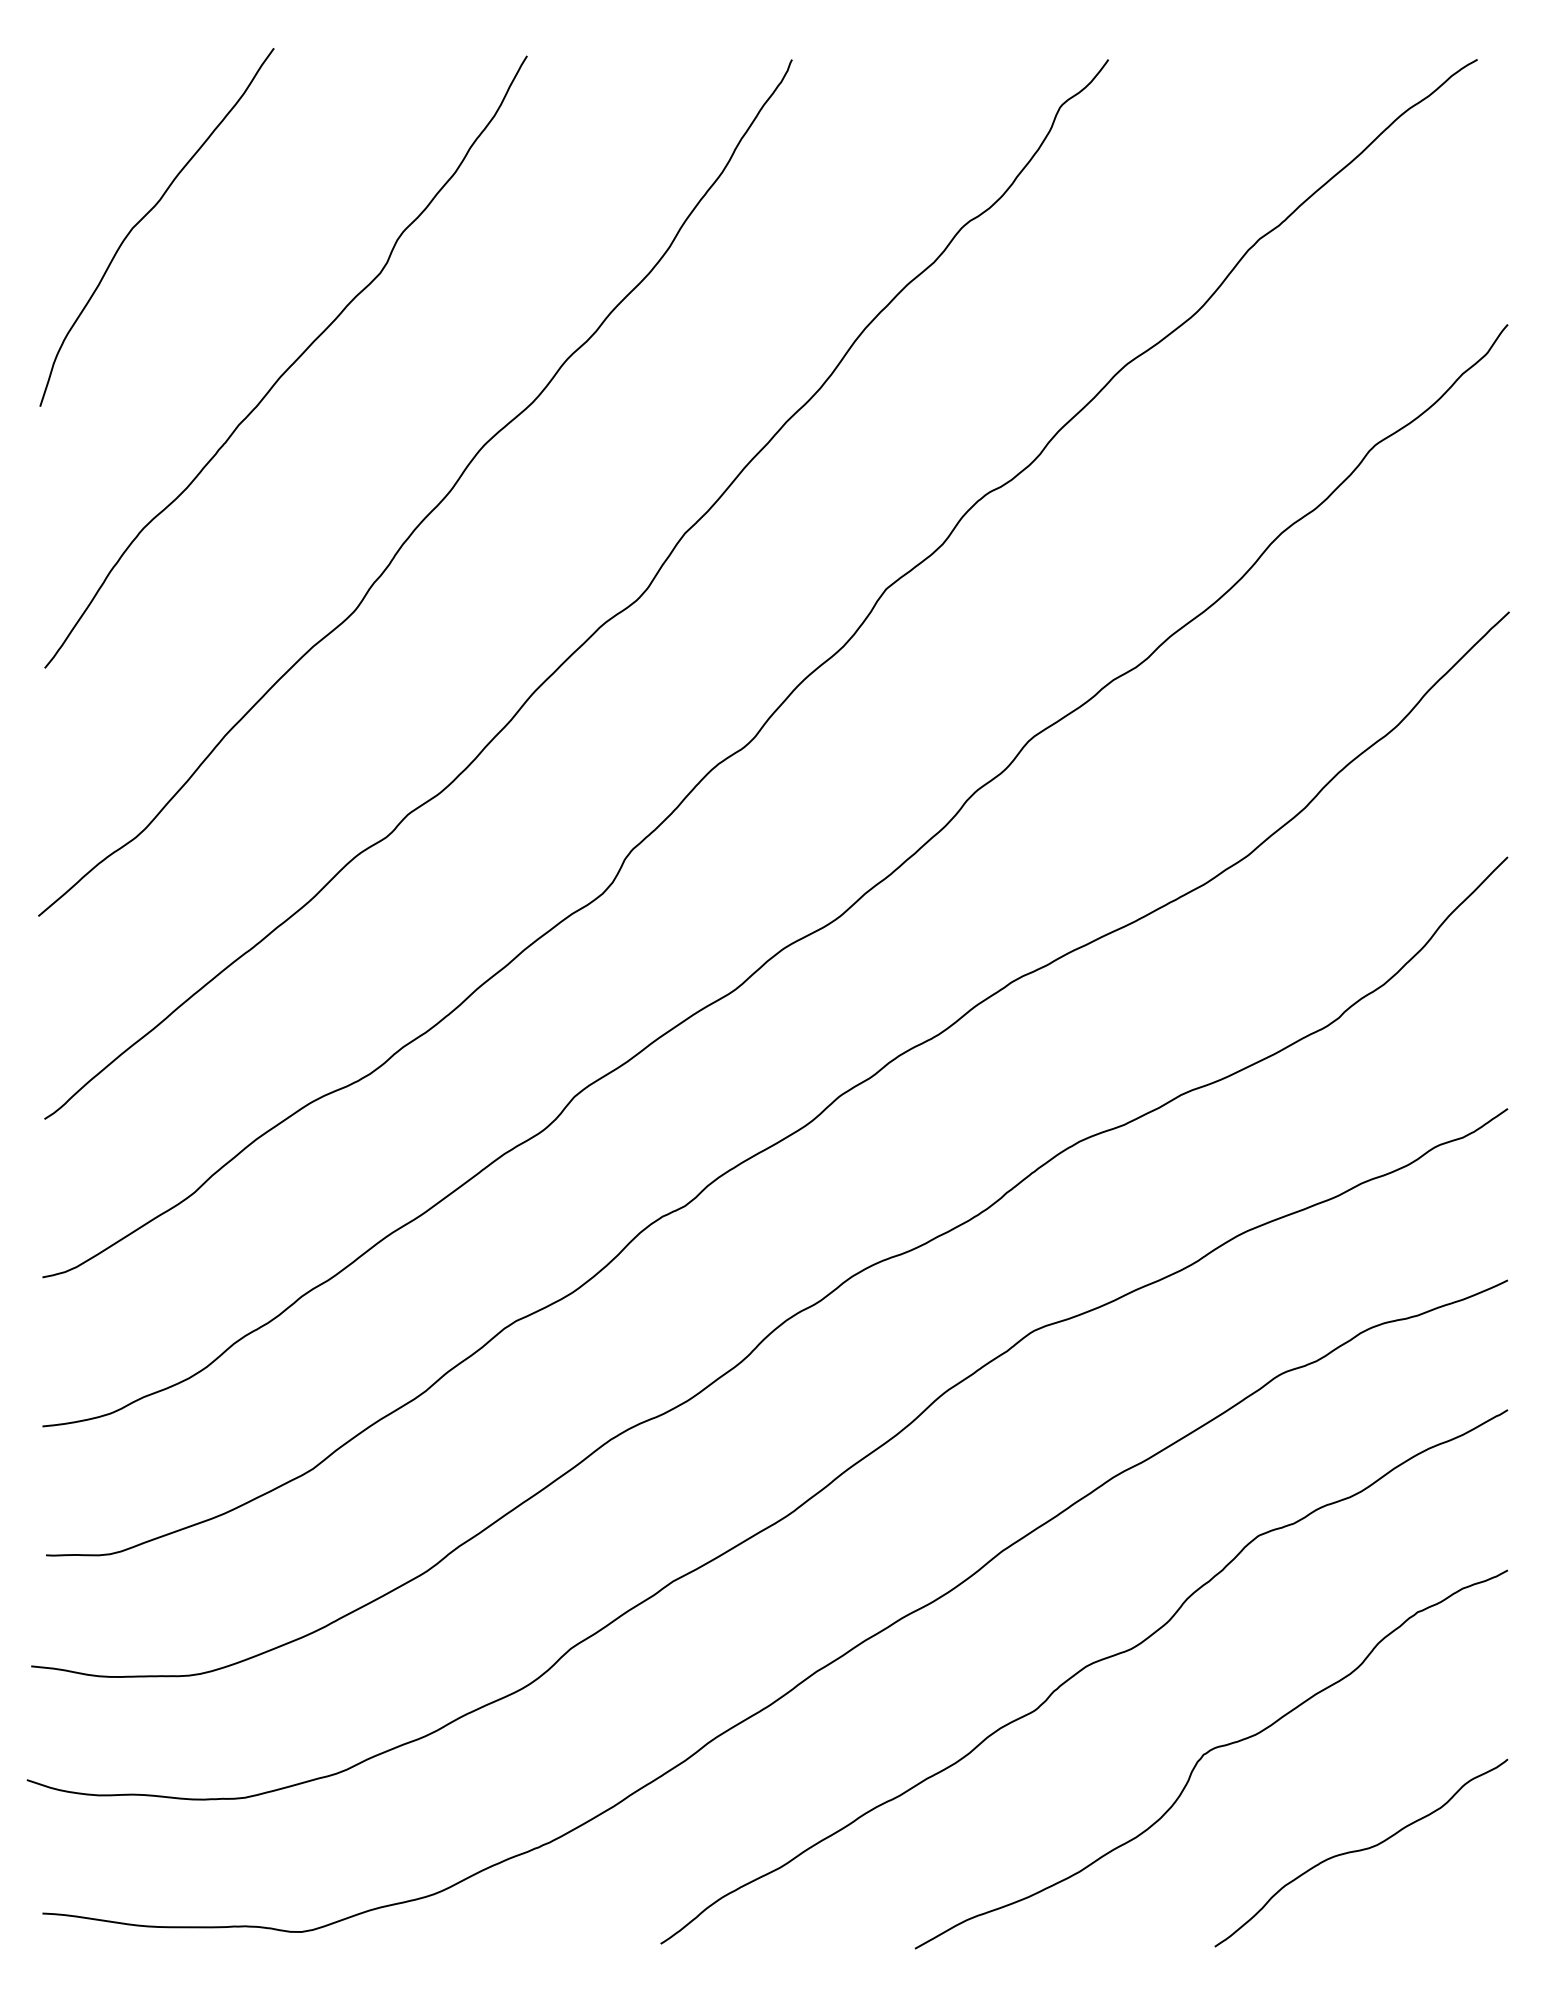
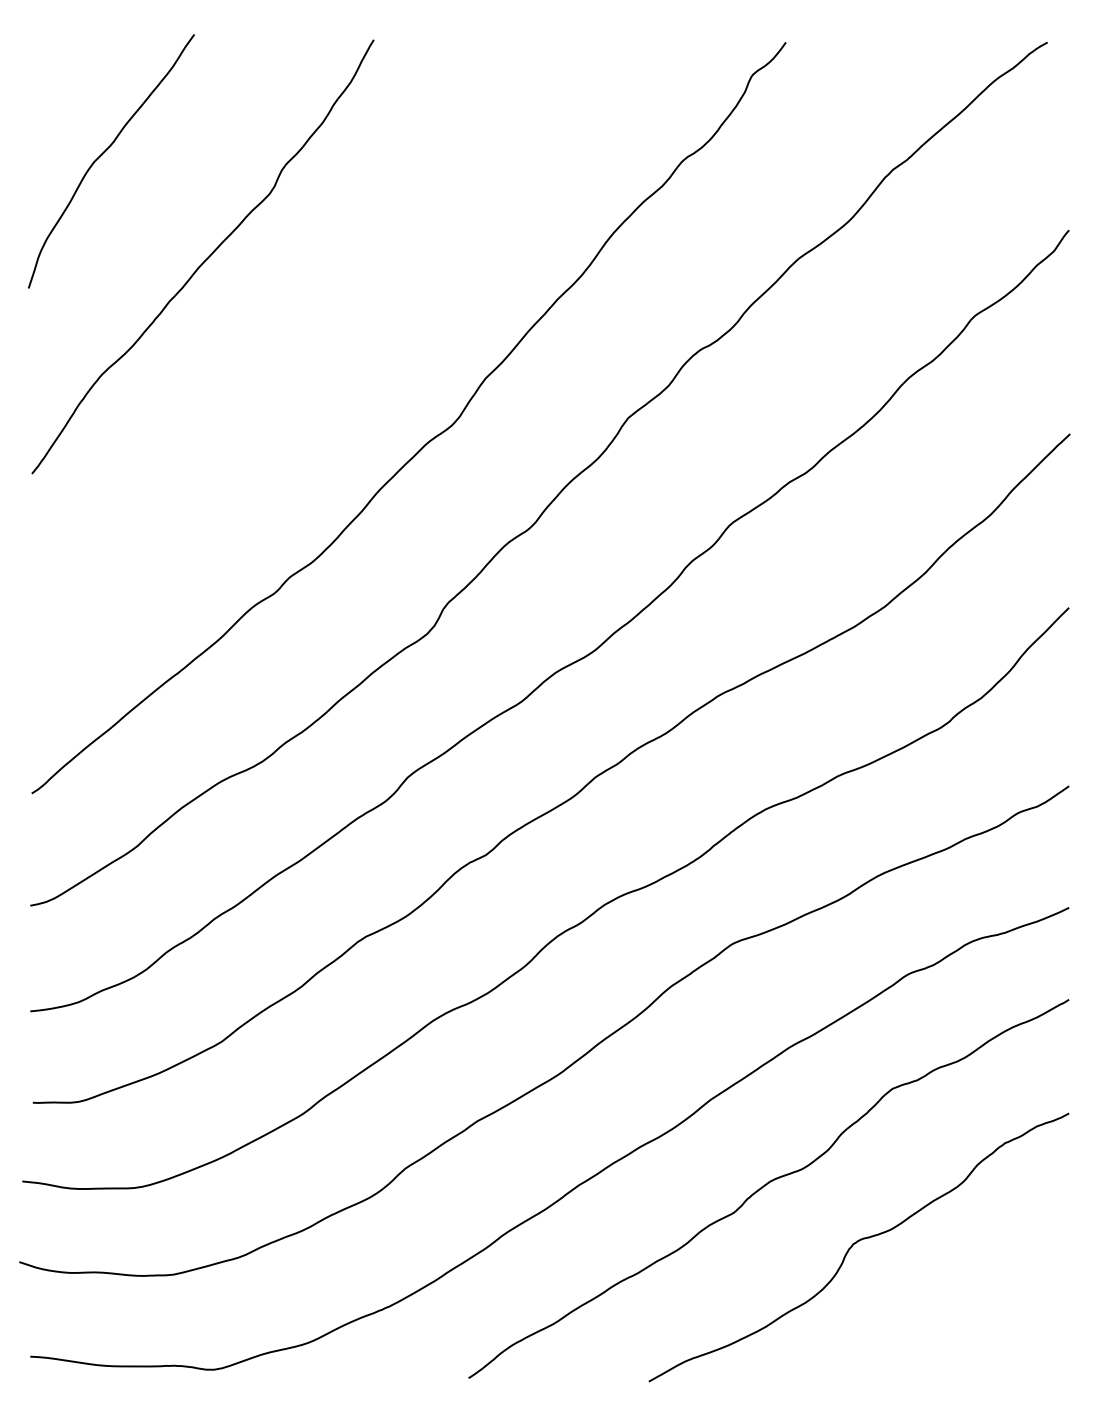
curve: (435, 506) -> (308, 359), removed
curve: (1360, 1851) -> (964, 1312), removed

